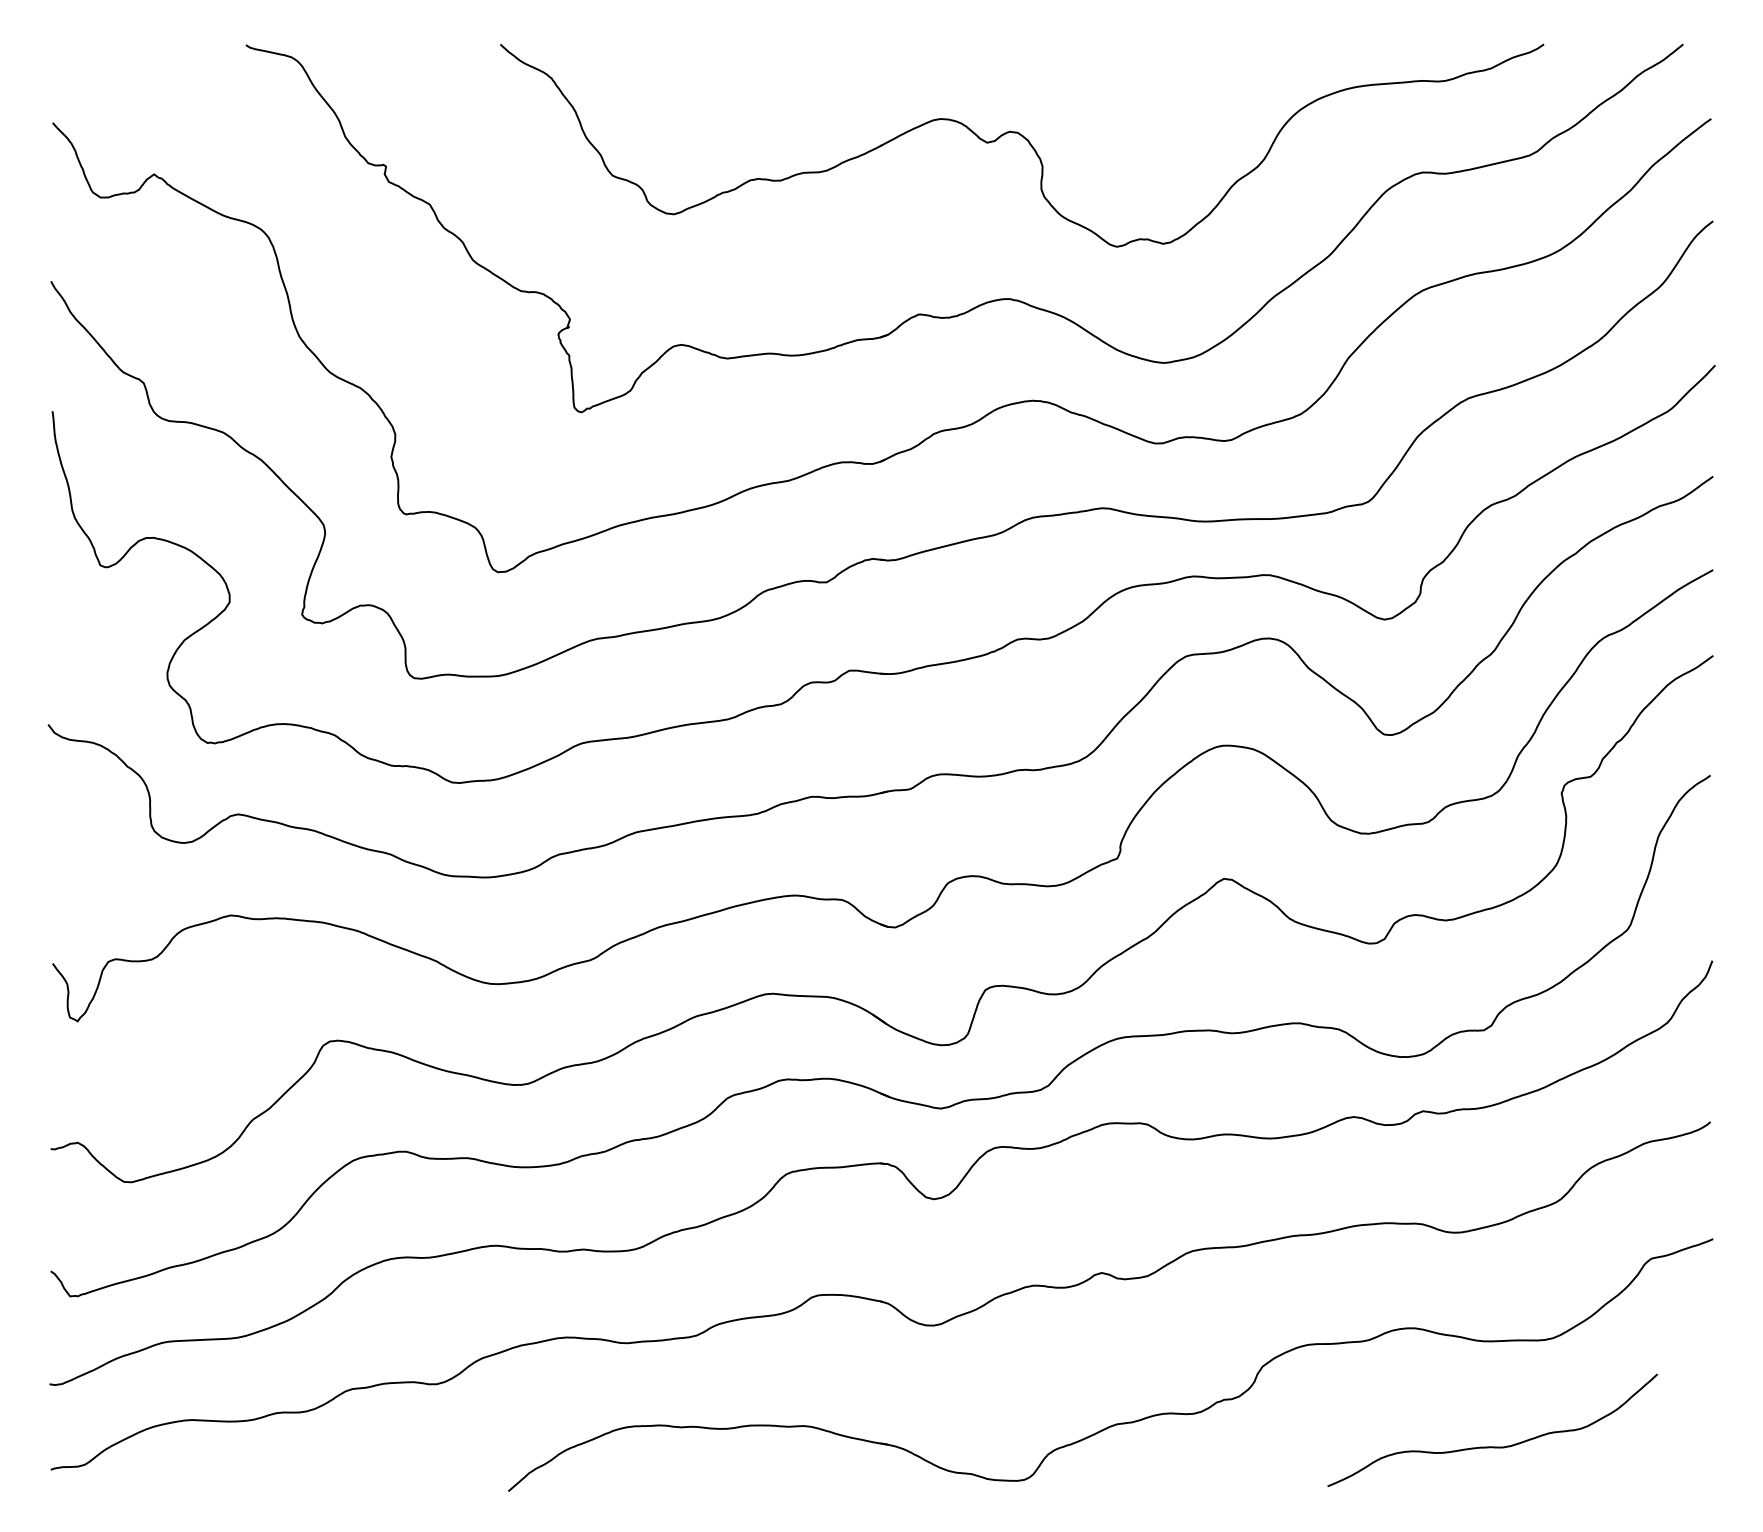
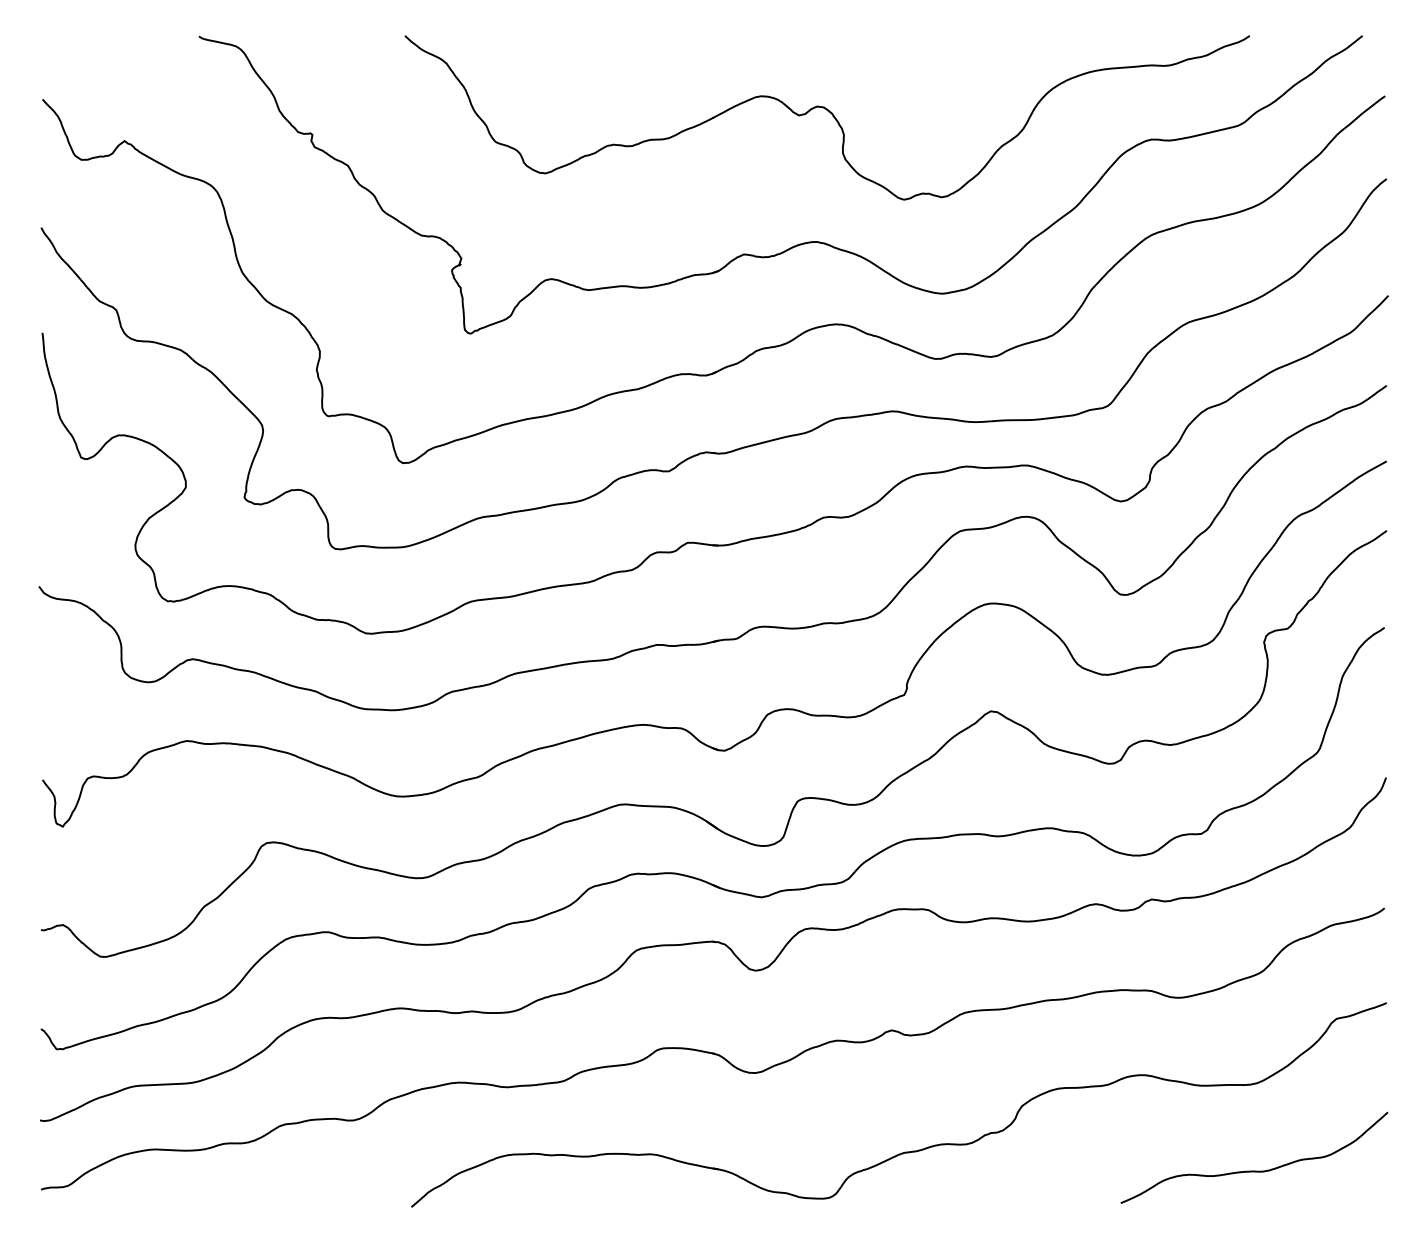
curve: (1492, 1446) -> (1254, 1170), moved

